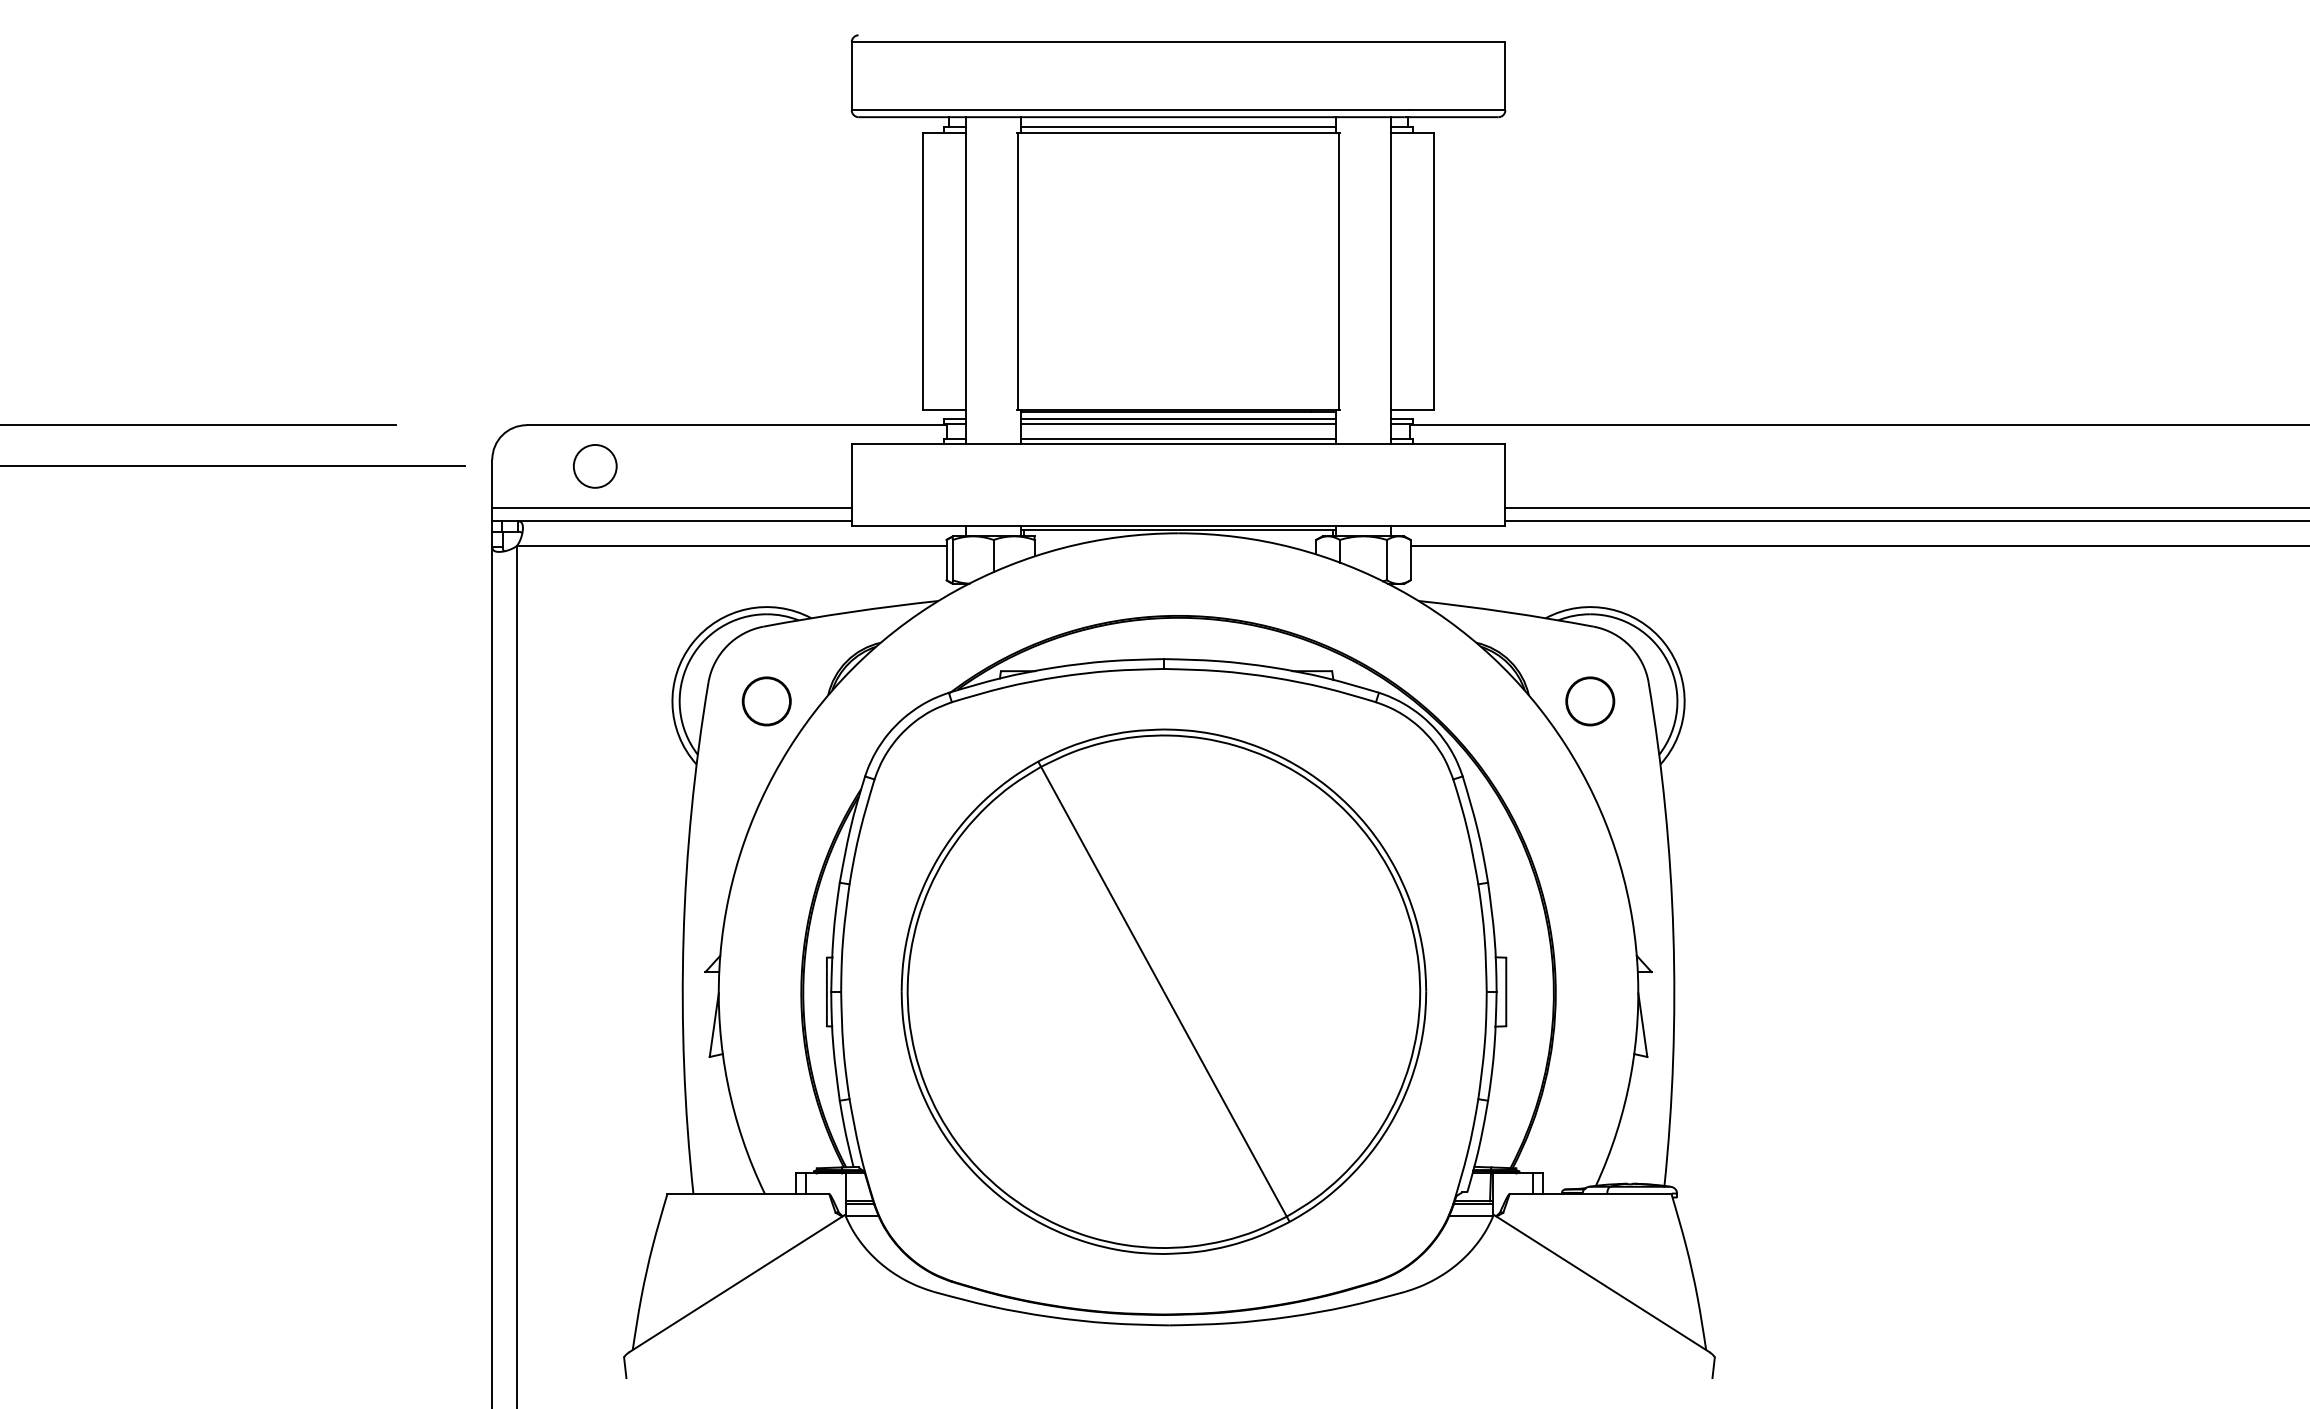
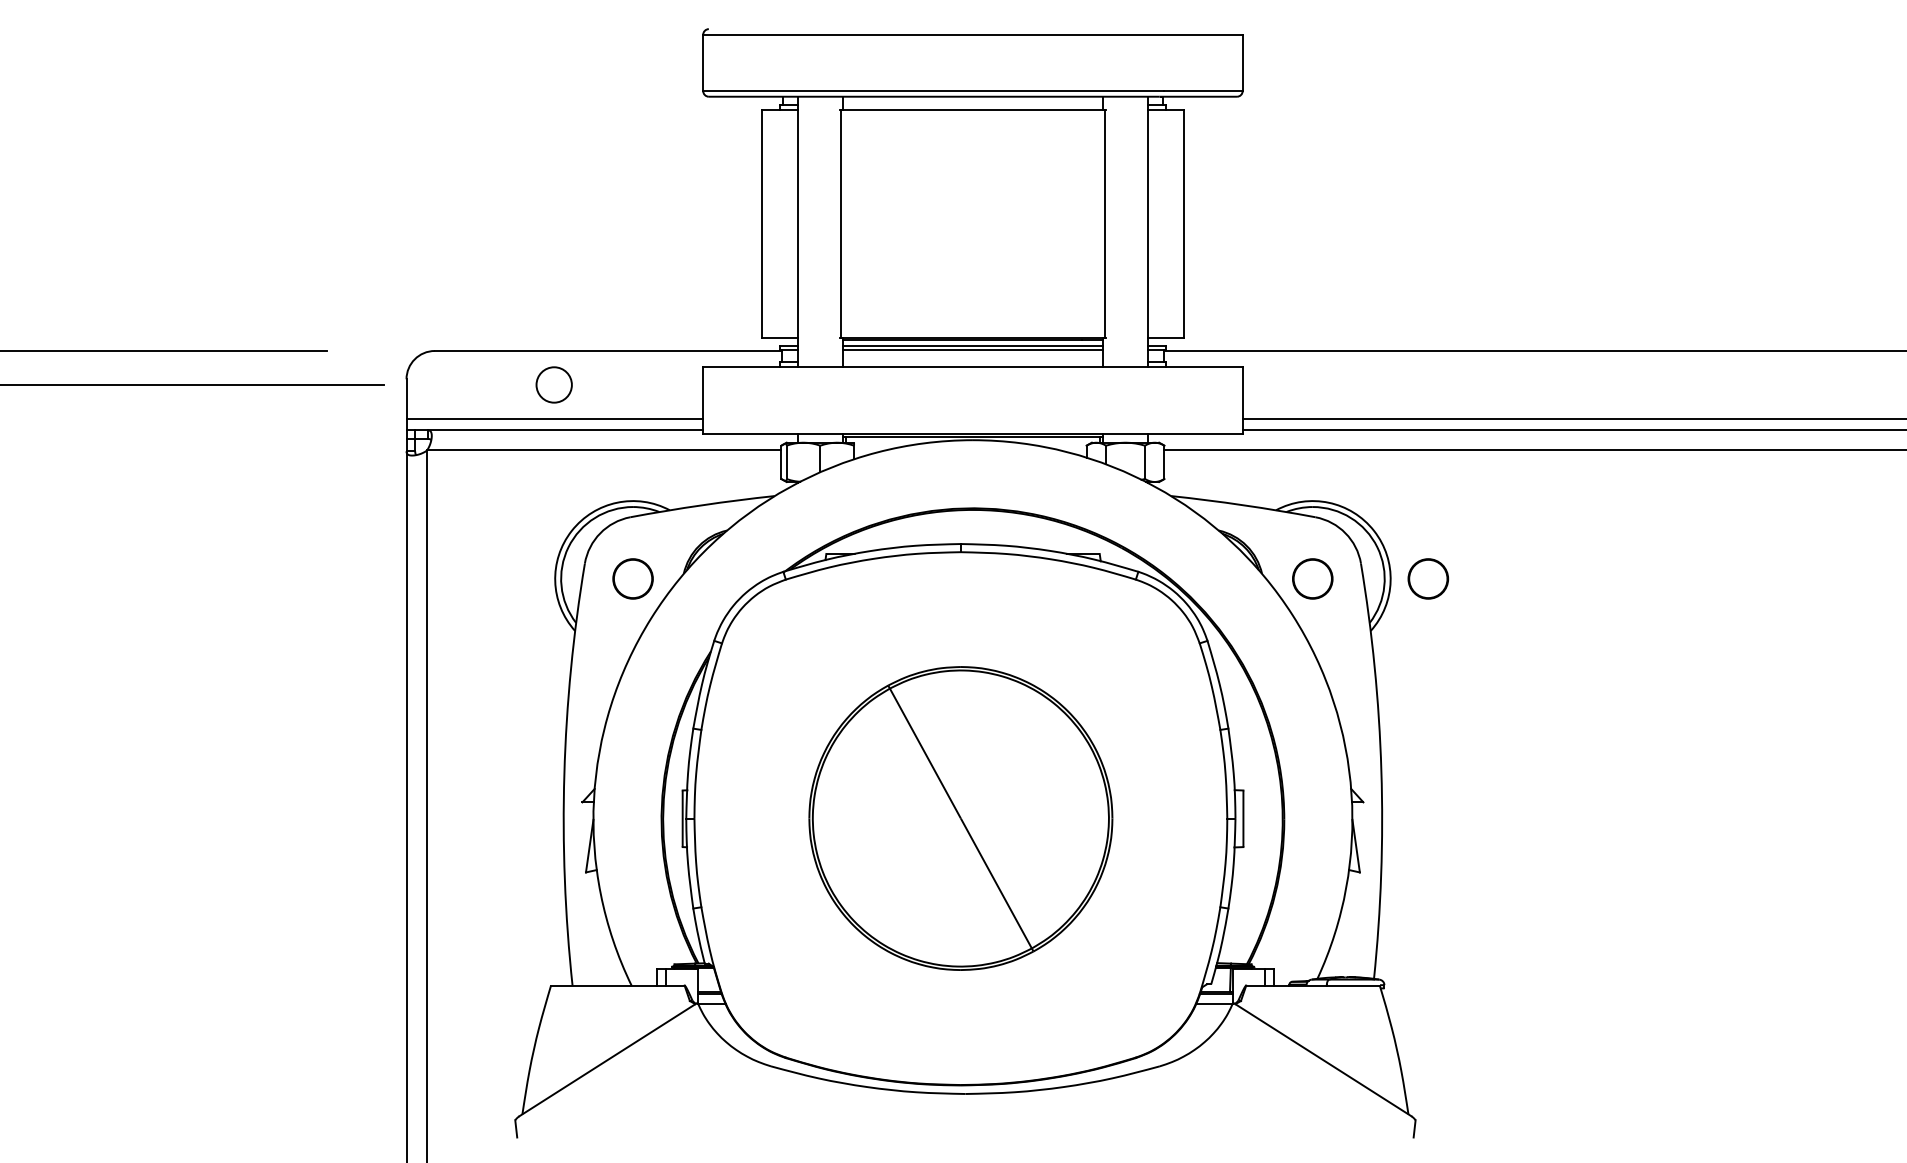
line: (1178, 127) -> (972, 105), removed
line: (1178, 438) -> (972, 361), removed
circle: (595, 466) -> (554, 385), moved
circle: (1730, 701) -> (1428, 579), added
part: (1163, 991) -> (960, 818), size x0.7

